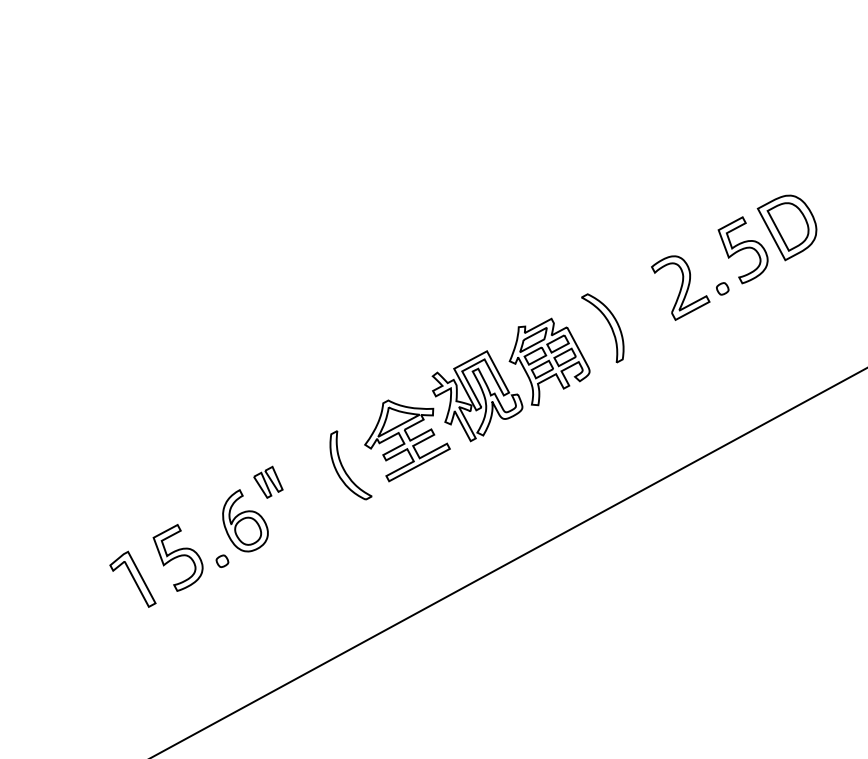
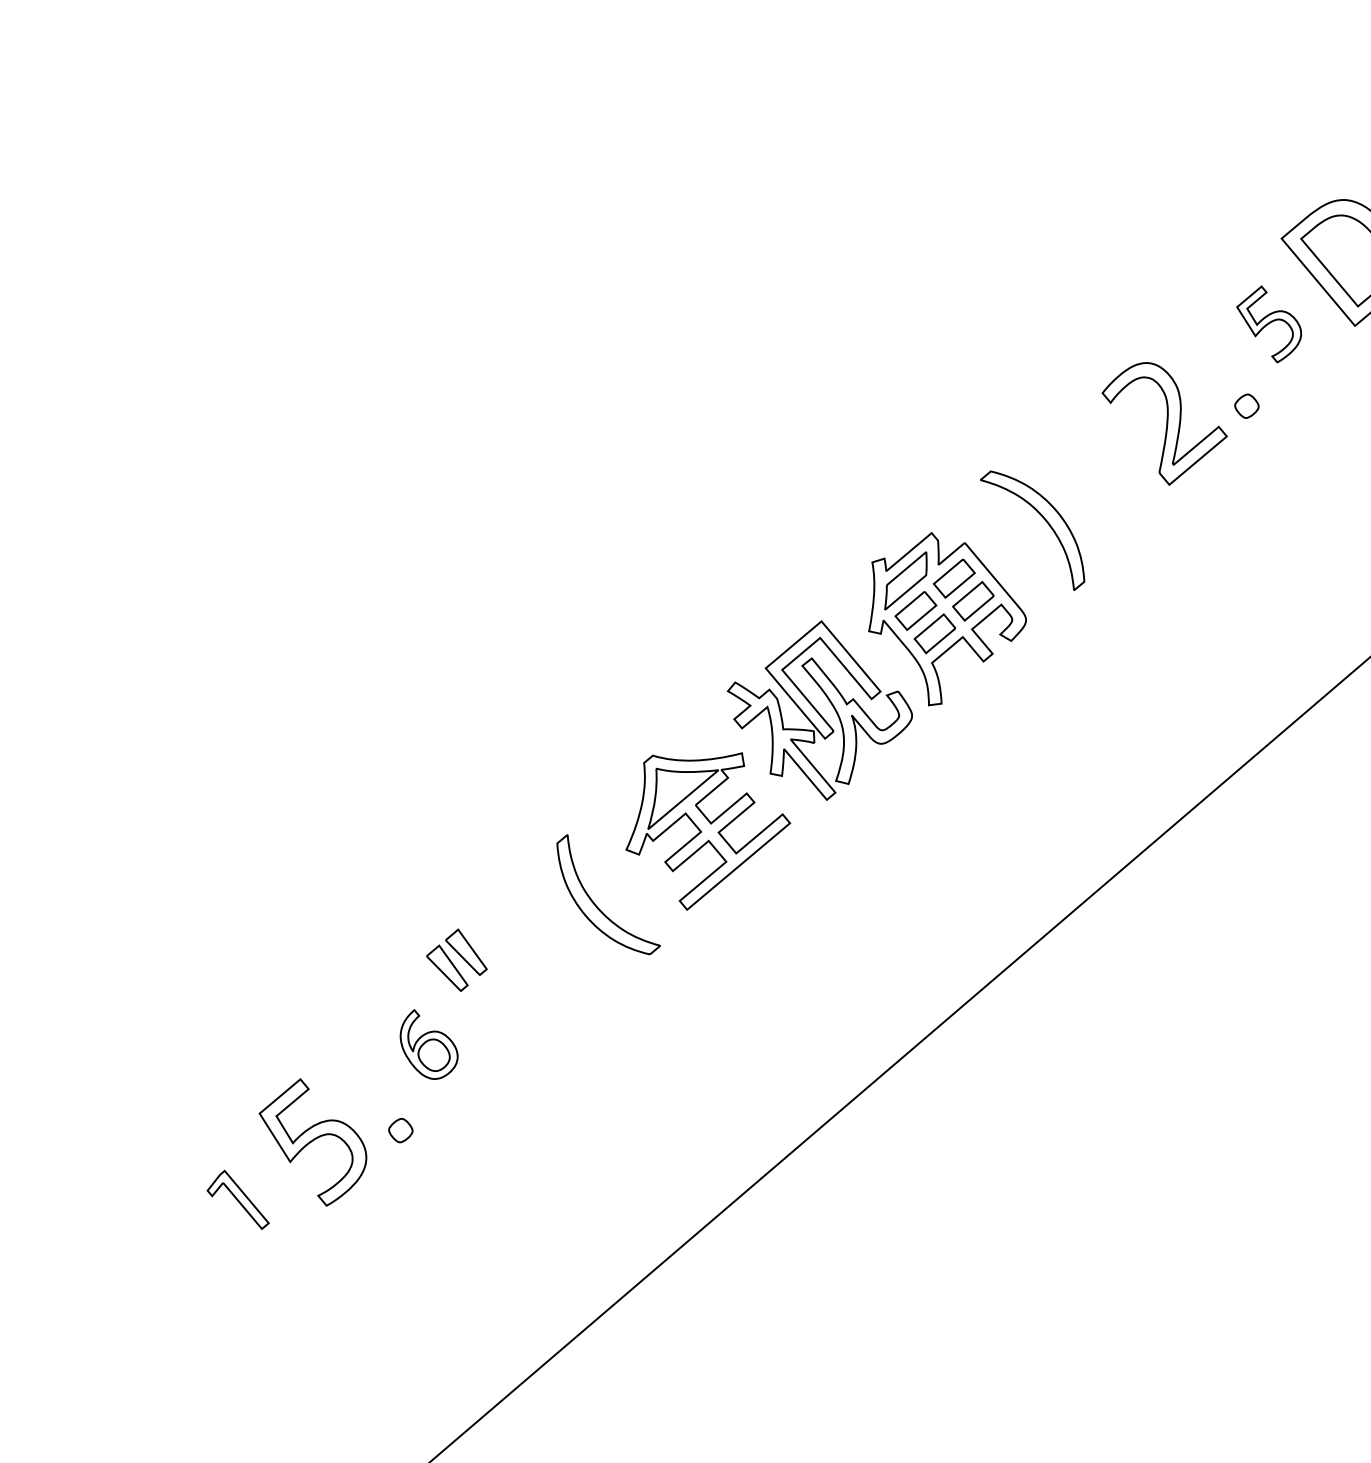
part: (742, 250) -> (1269, 324), size x0.6
part: (245, 520) -> (428, 1043), size x0.6
part: (132, 578) -> (235, 1200), size x0.6

